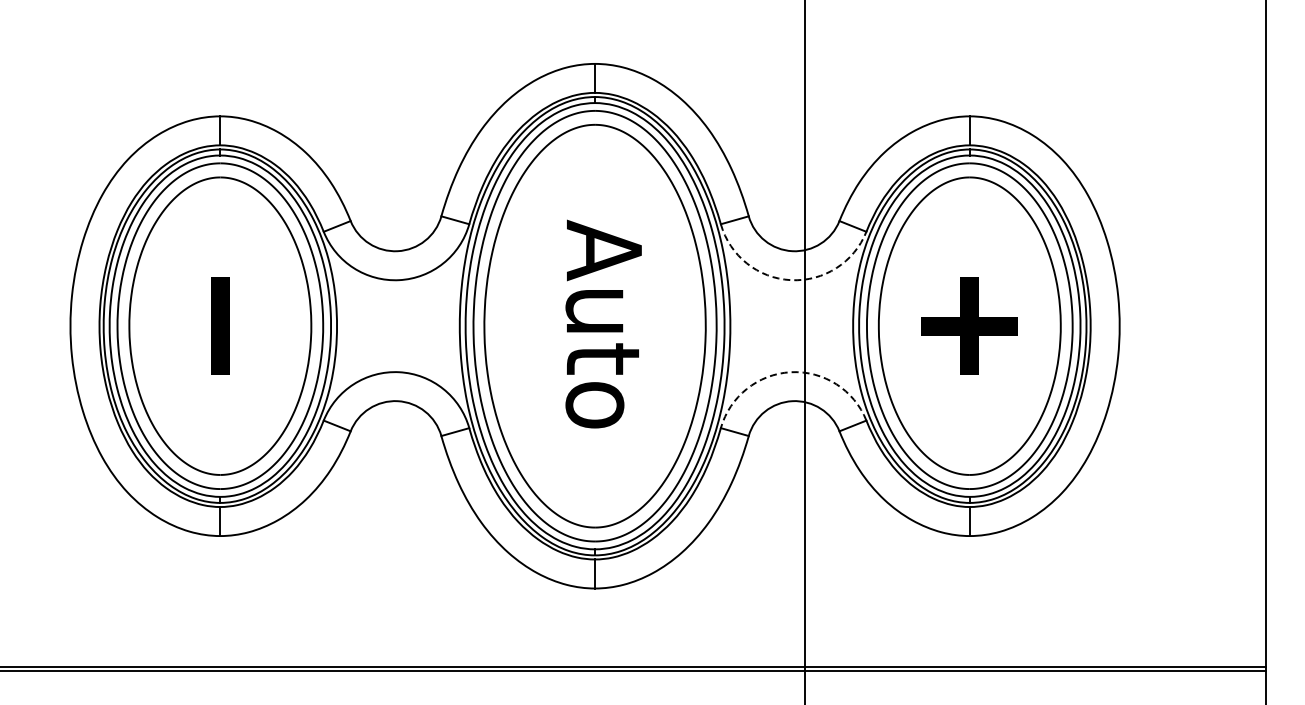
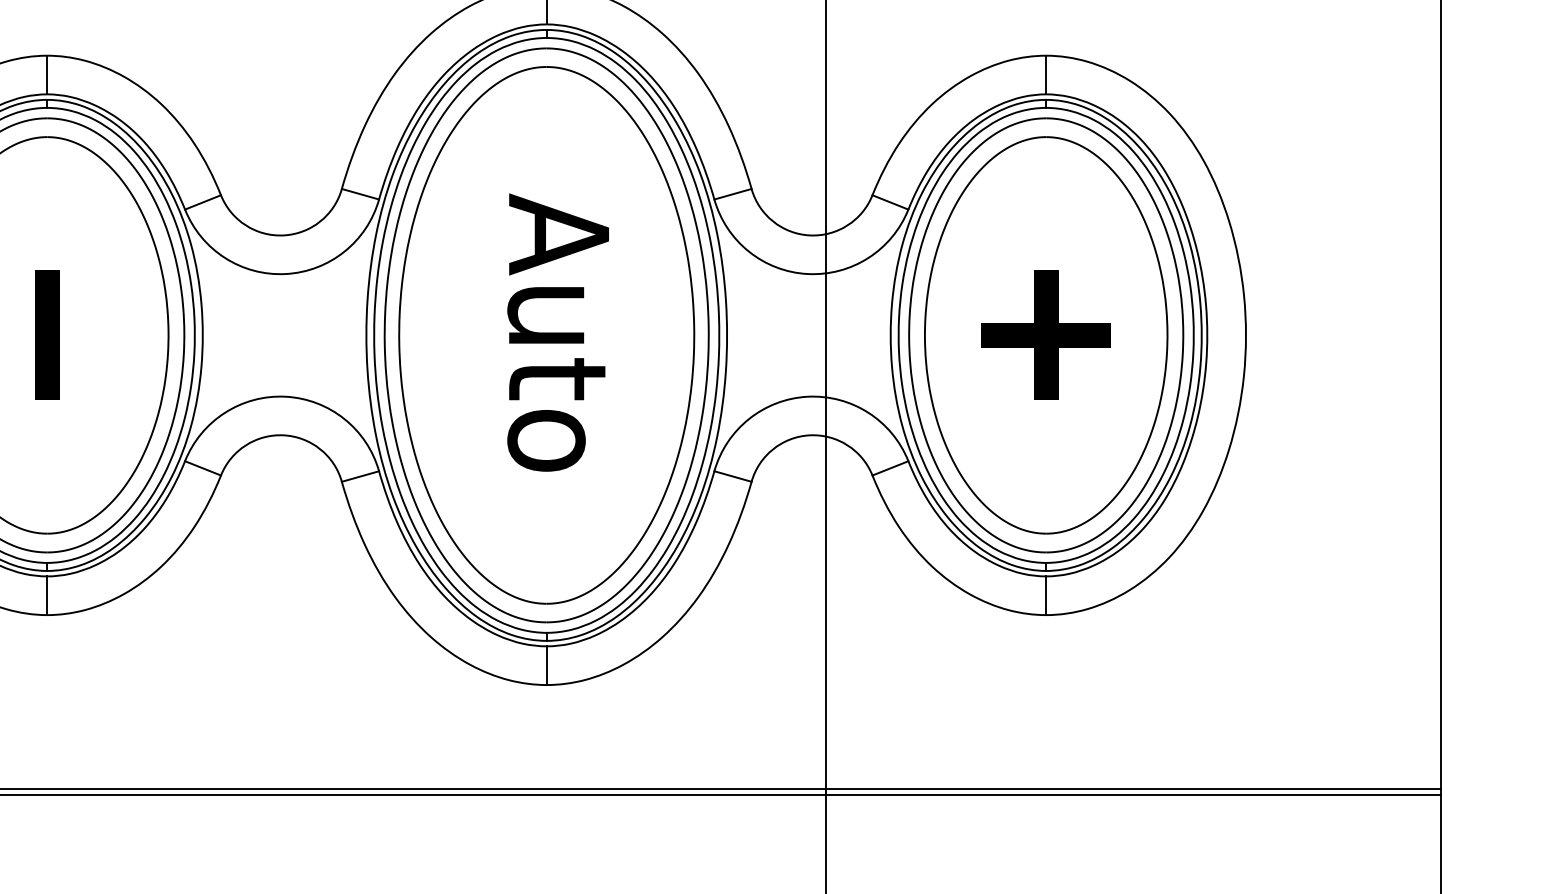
arc: (790, 280) -> (807, 274), dashed -> solid
arc: (790, 372) -> (807, 397), dashed -> solid

